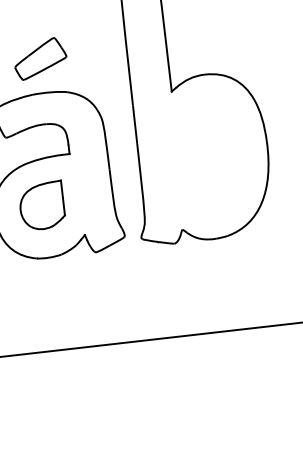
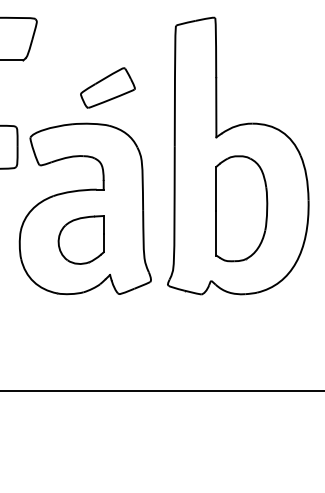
part: (40, 58) -> (107, 87), moved
part: (203, 157) -> (241, 208), added
part: (41, 205) -> (80, 239), moved

